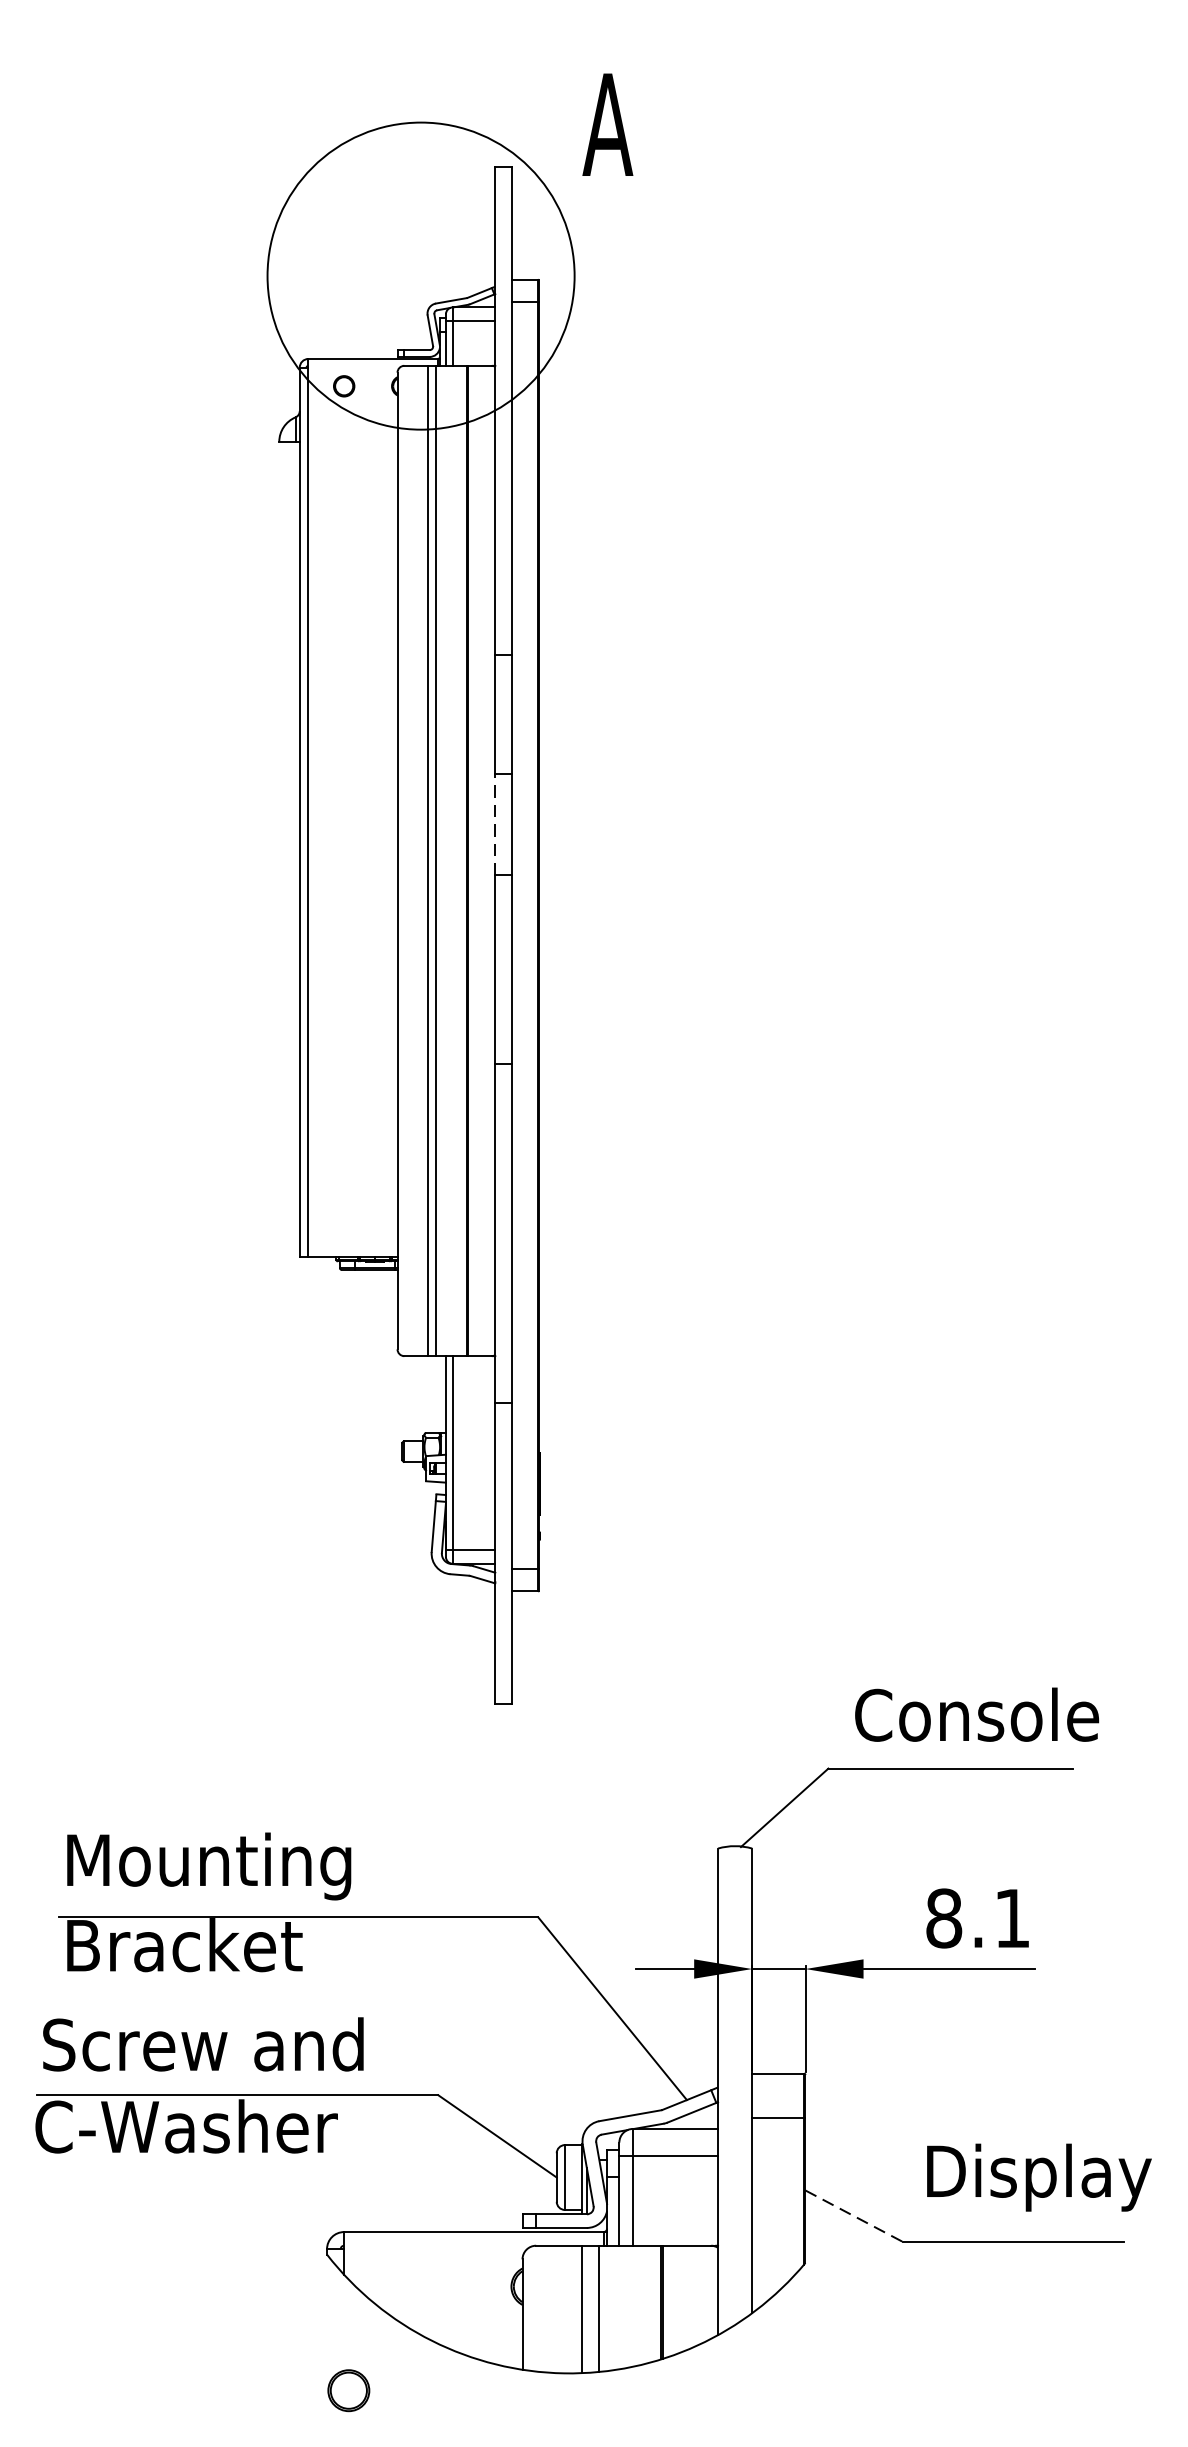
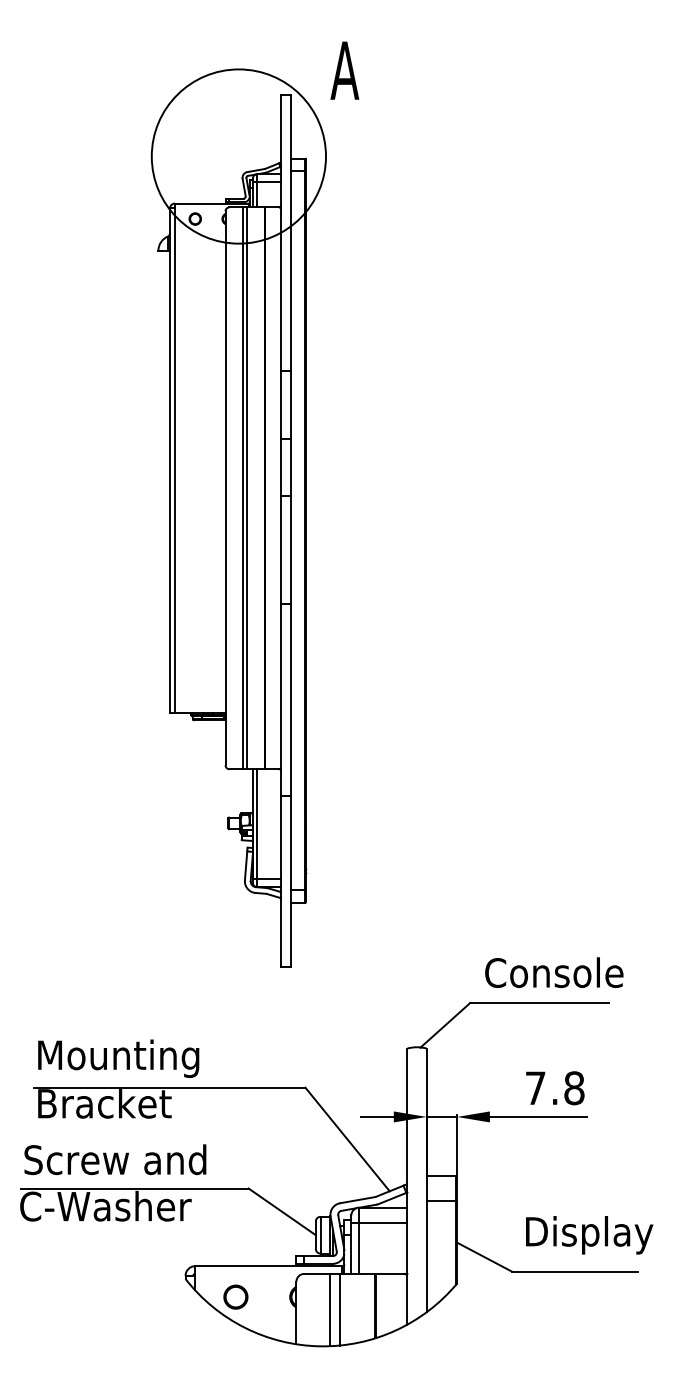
line: (496, 824) -> (281, 467), dashed -> solid
text: (977, 1918) -> (554, 1088), 8.1 -> 7.8
line: (853, 2216) -> (484, 1257), dashed -> solid
circle: (348, 2389) -> (235, 1296), moved

